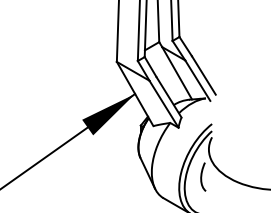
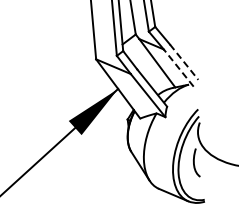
line: (203, 75) -> (183, 62), solid -> dashed
line: (197, 80) -> (178, 67), solid -> dashed

